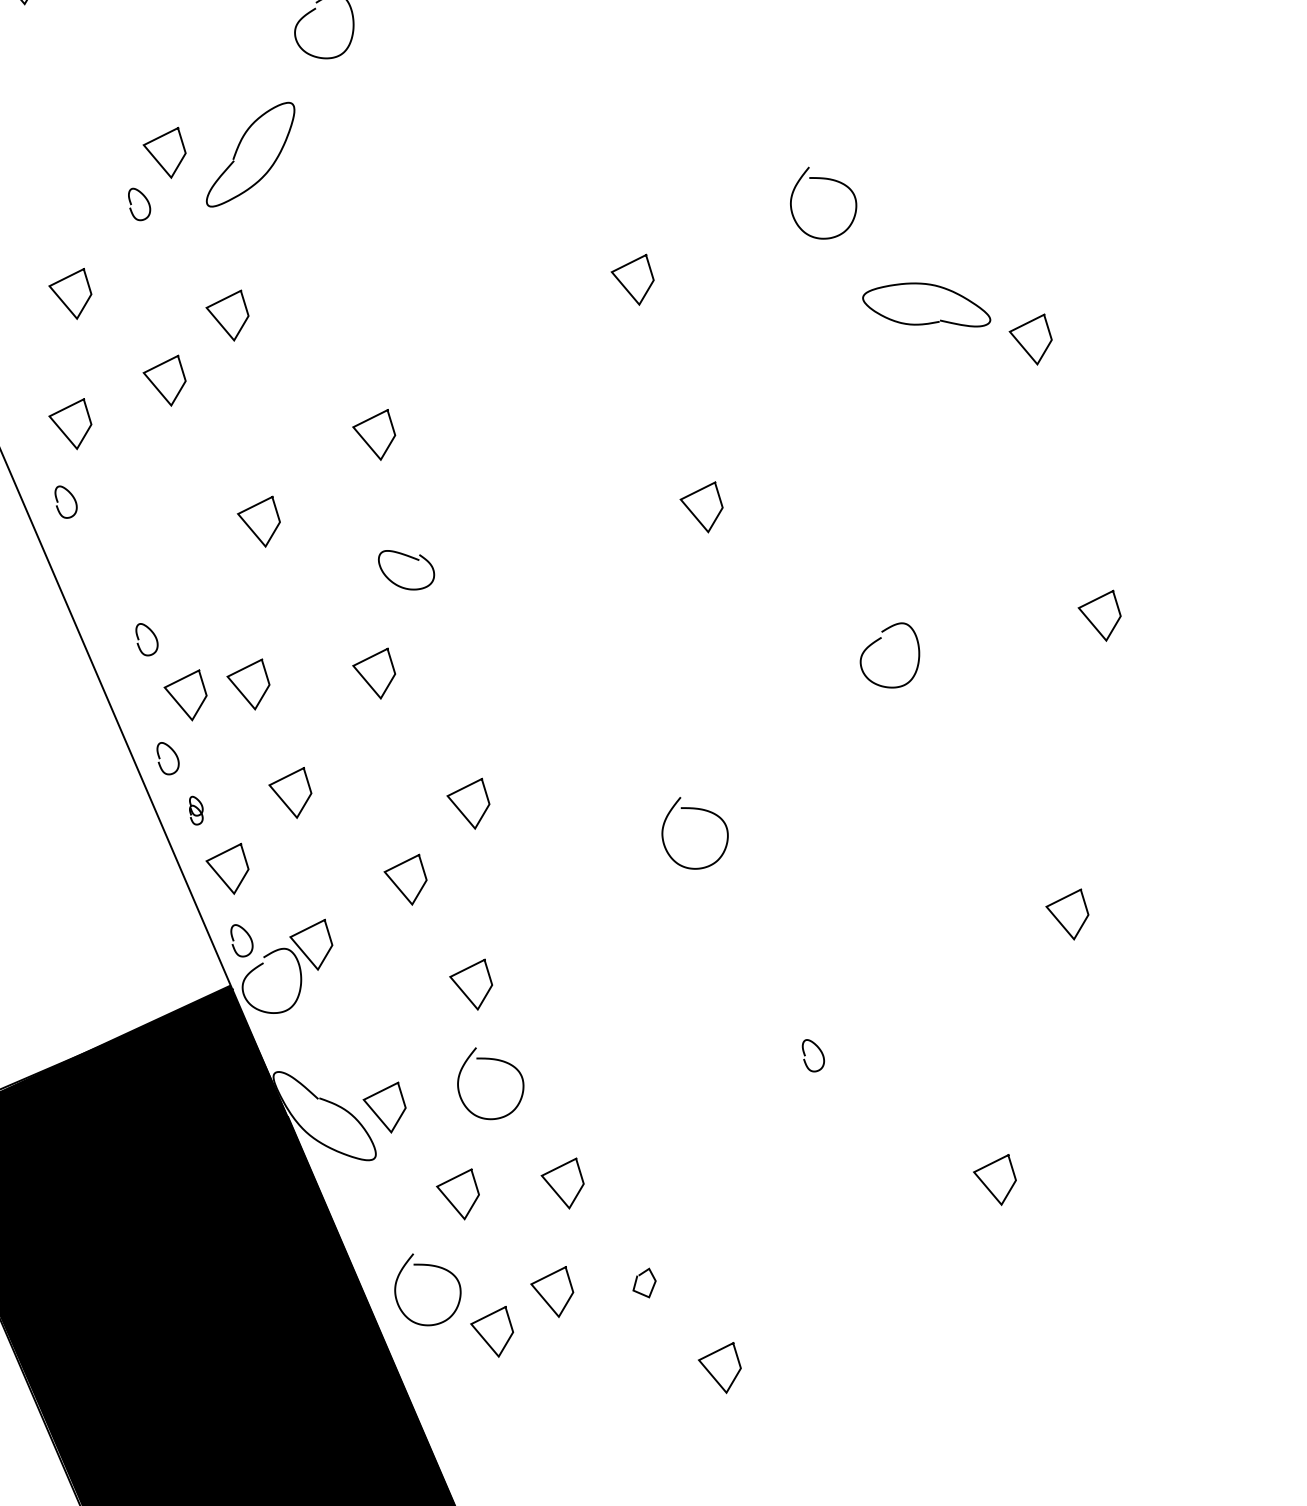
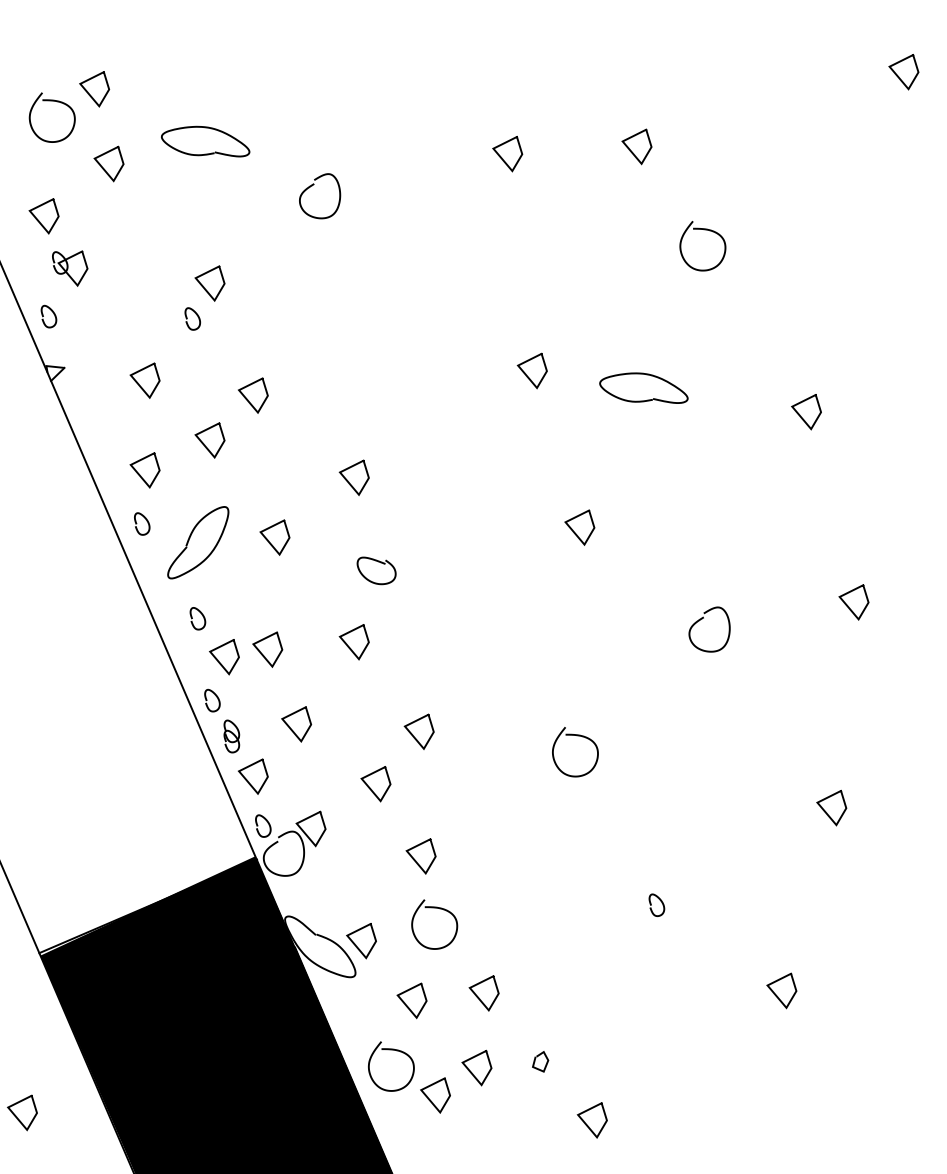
curve: (239, 148) -> (190, 538), moved
curve: (825, 180) -> (704, 230), moved
curve: (930, 286) -> (646, 375), moved
part: (195, 810) -> (231, 736), size x1.67

